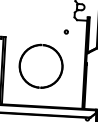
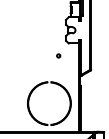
part: (50, 48) -> (57, 85), moved

